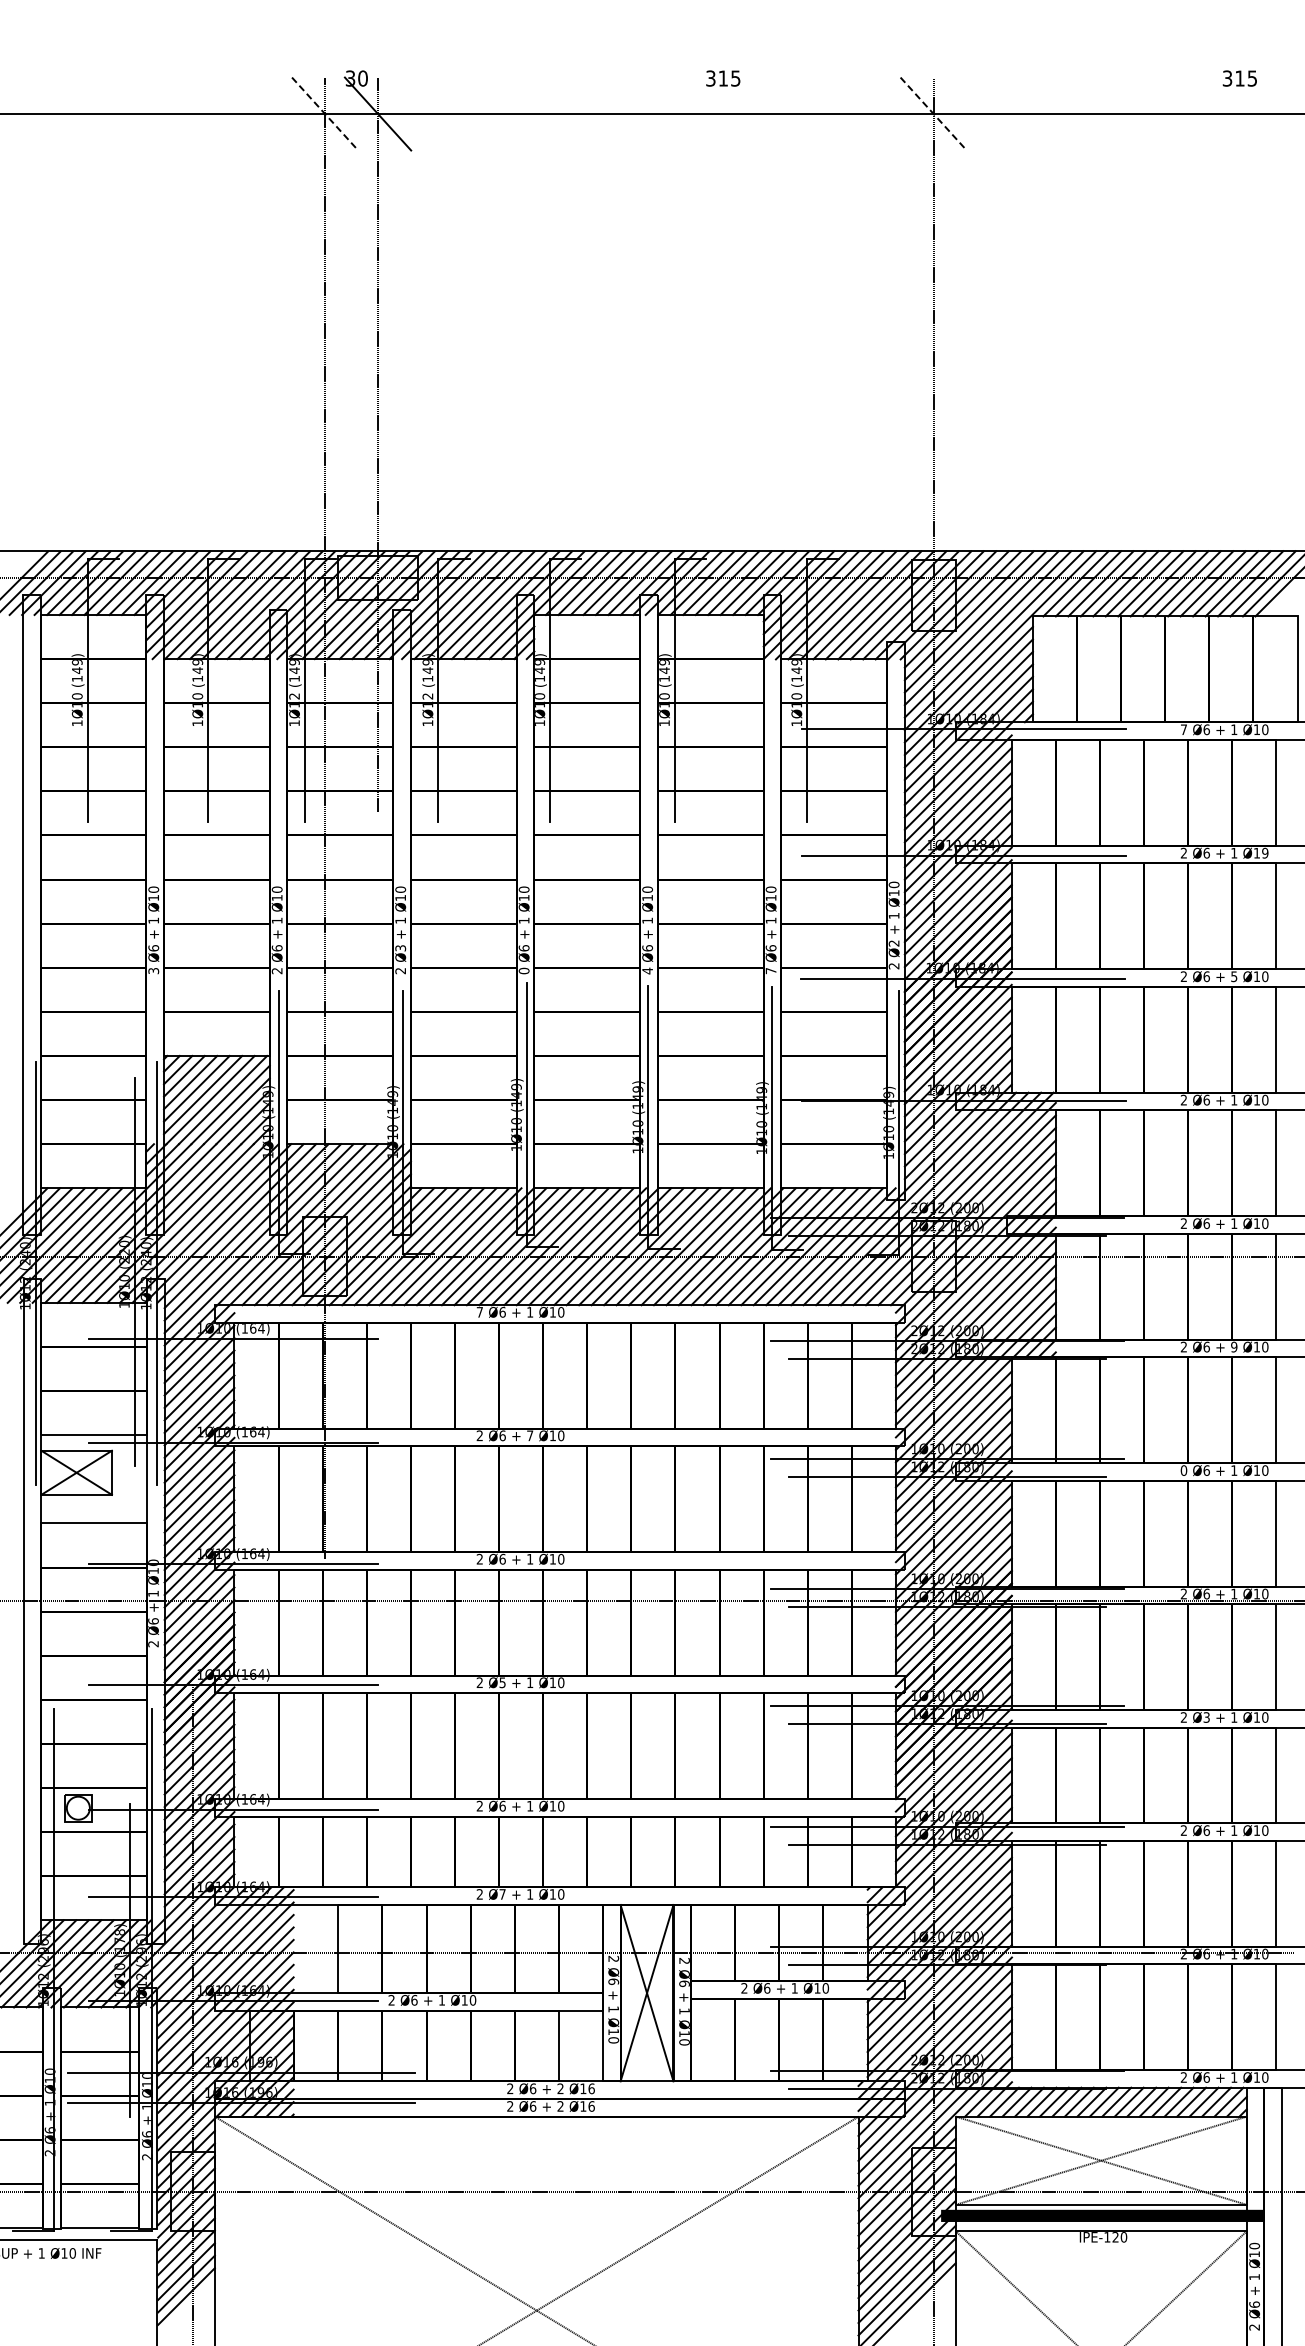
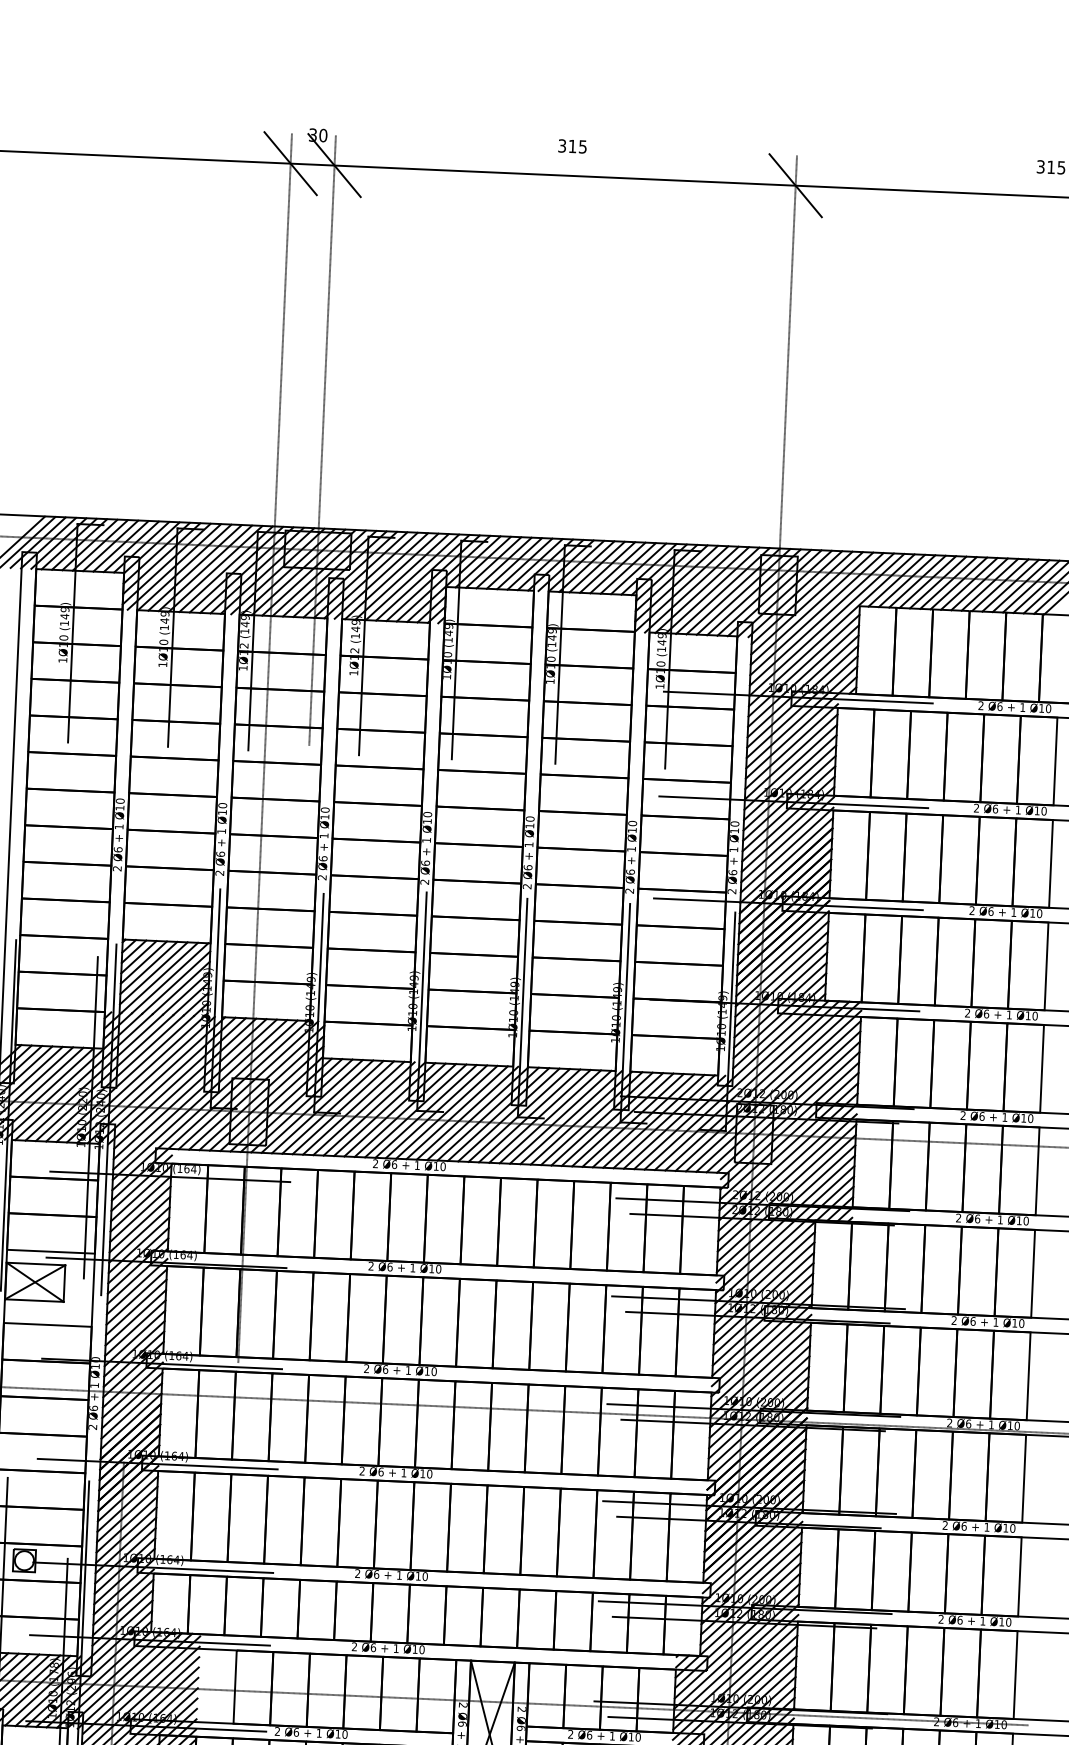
text: (723, 78) -> (572, 146), moved
line: (325, 114) -> (290, 164), dashed -> solid
line: (934, 114) -> (796, 186), dashed -> solid
text: (1183, 729) -> (980, 705), 7 -> 2
text: (1265, 853) -> (1044, 811), Ø19 -> Ø10
text: (893, 943) -> (732, 872), Ø2 -> Ø6
text: (400, 948) -> (322, 858), Ø3 -> Ø6
text: (523, 970) -> (424, 881), 0 -> 2
text: (647, 970) -> (527, 886), 4 -> 2
text: (153, 971) -> (117, 869), 3 -> 2
text: (770, 971) -> (629, 891), 7 -> 2
text: (1234, 976) -> (1014, 912), 5 -> 1
text: (479, 1312) -> (375, 1163), 7 -> 2
text: (1234, 1346) -> (1000, 1219), 9 -> 1
text: (530, 1435) -> (413, 1267), 7 -> 1
text: (1183, 1470) -> (953, 1320), 0 -> 2
text: (502, 1682) -> (381, 1471), Ø5 -> Ø6
text: (1206, 1717) -> (964, 1526), Ø3 -> Ø6
text: (502, 1894) -> (373, 1647), Ø7 -> Ø6

